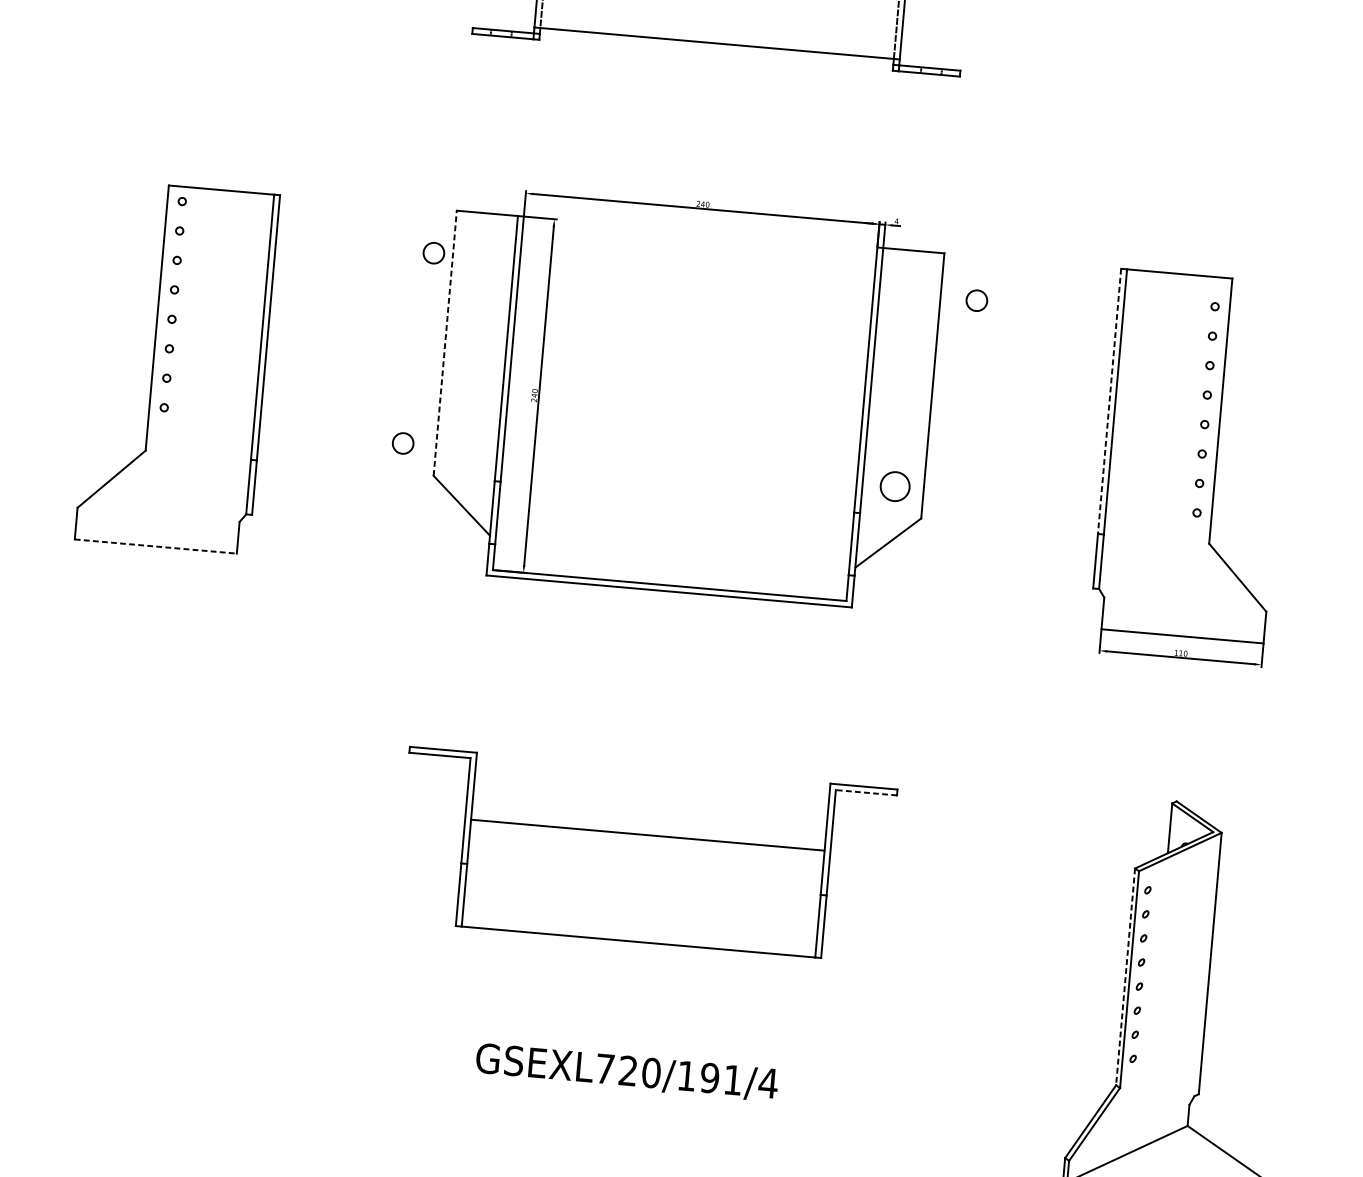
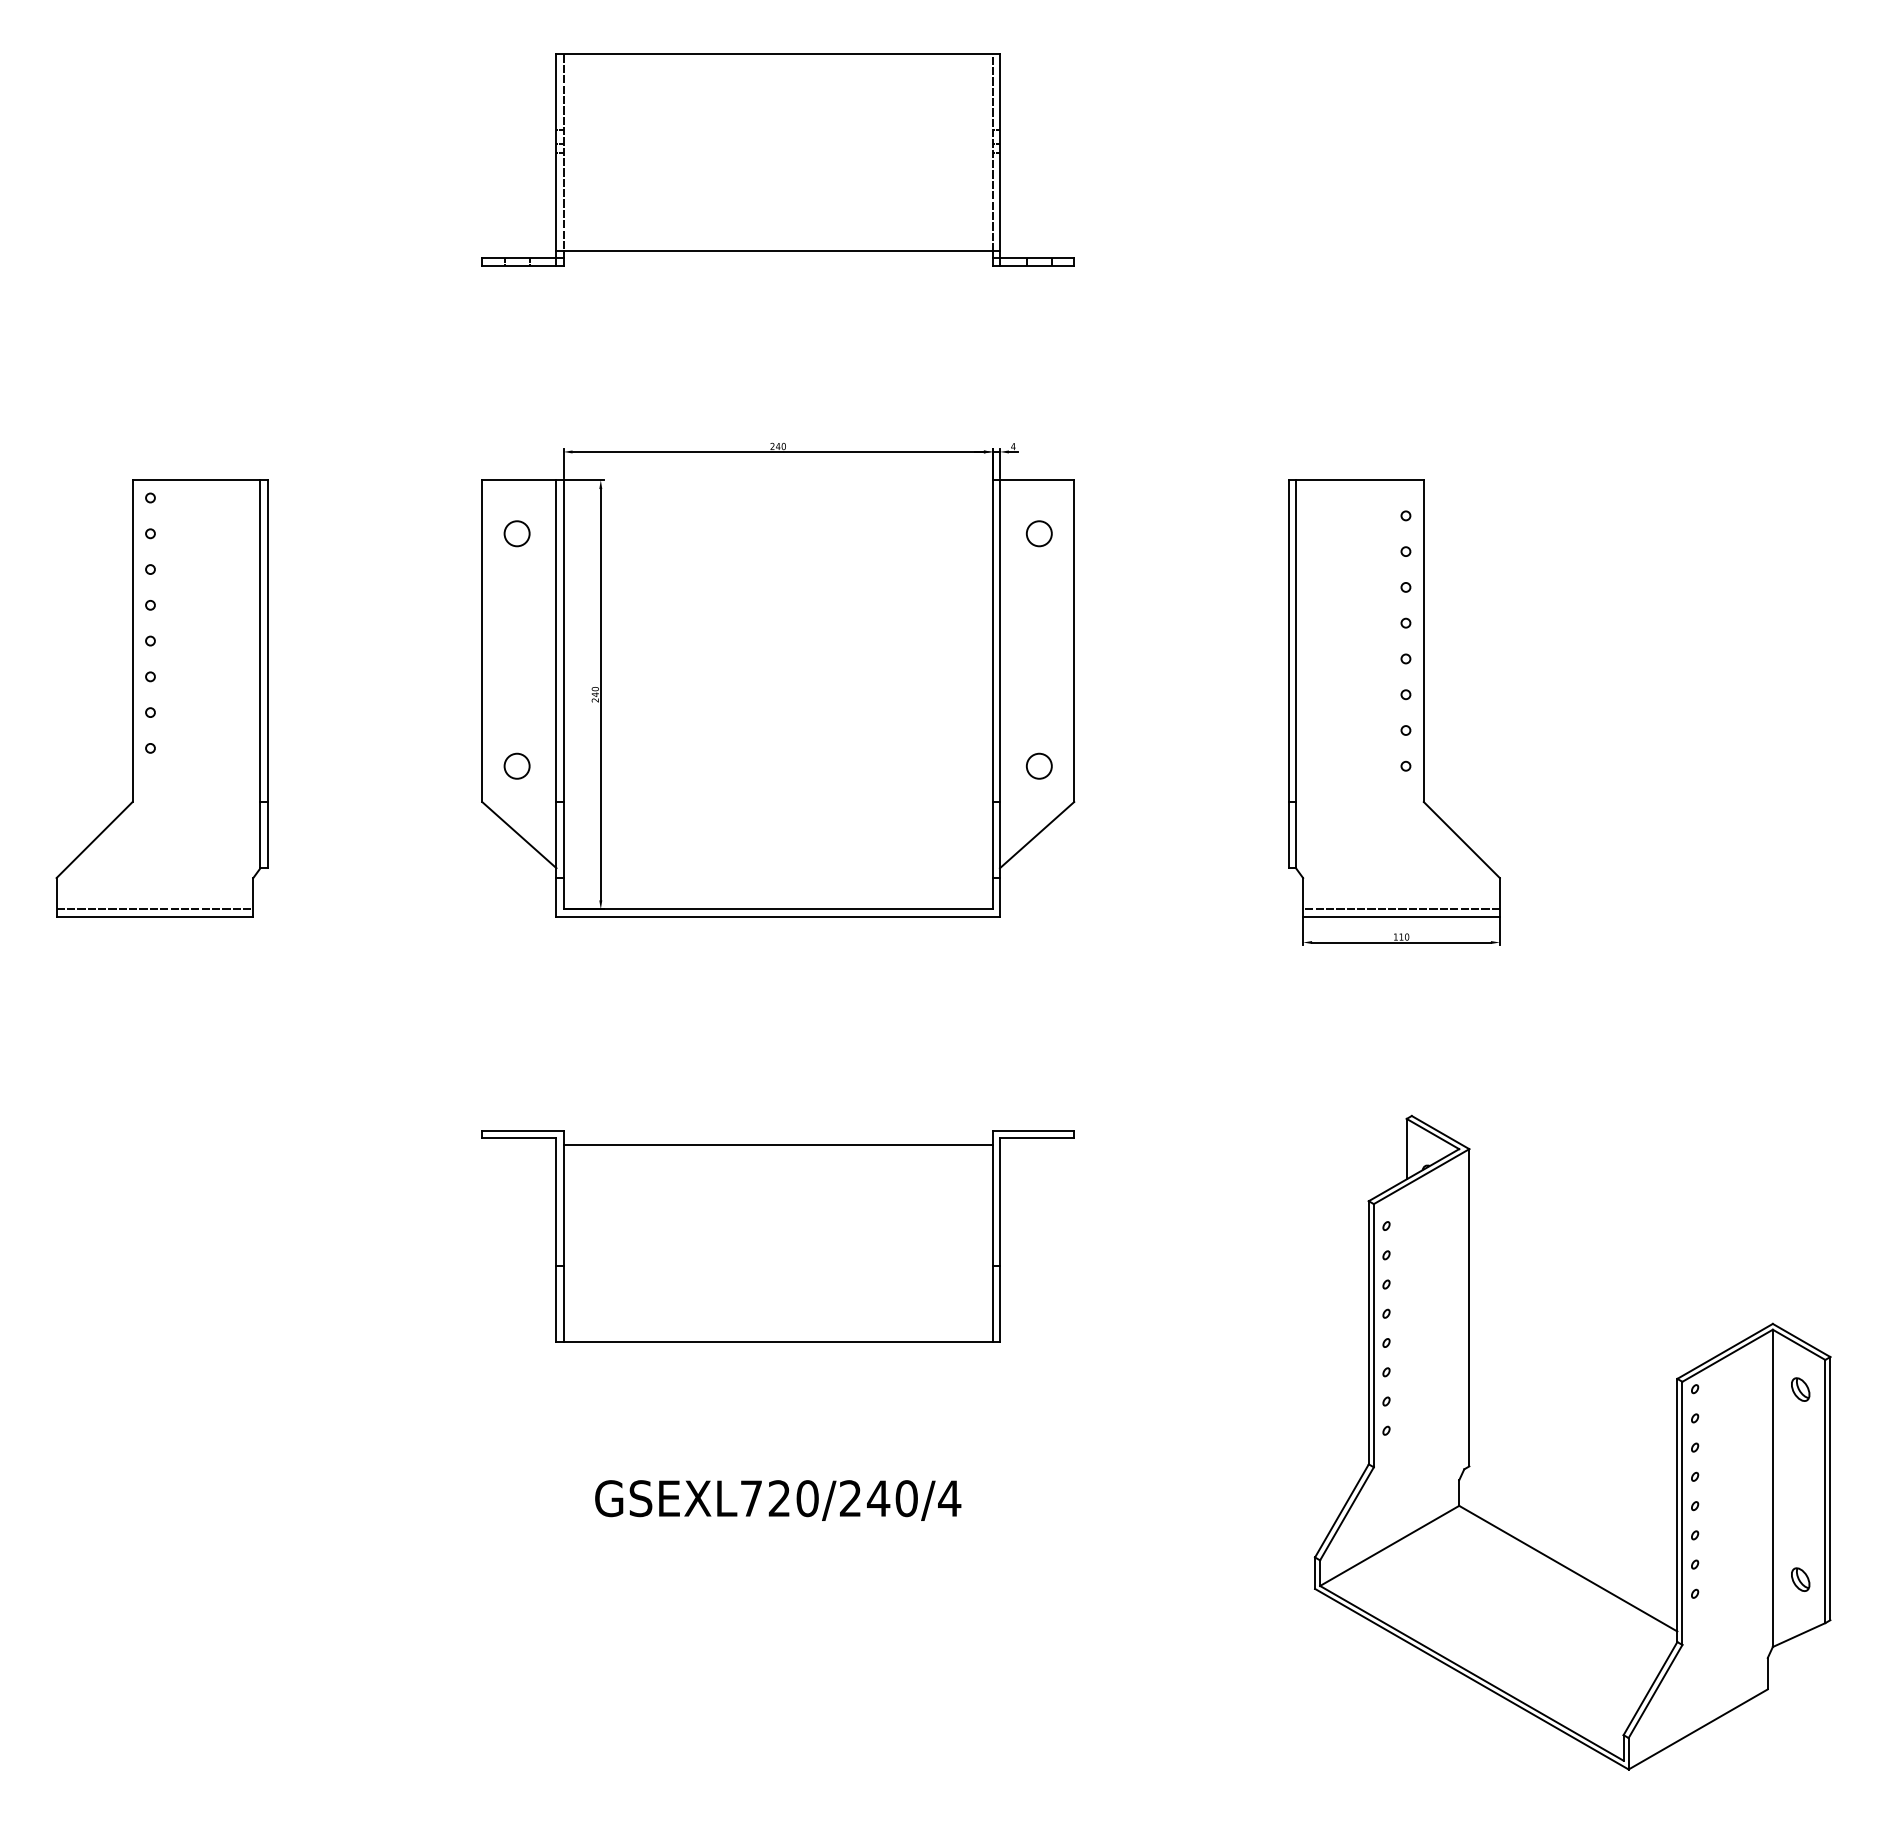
circle: (433, 252) -> (516, 533), moved
circle: (976, 300) -> (1038, 533), moved
line: (445, 343) -> (482, 641), dashed -> solid
line: (1109, 401) -> (1288, 641), dashed -> solid
circle: (402, 442) -> (516, 765), moved
circle: (894, 485) -> (1038, 765), size x0.71
line: (155, 540) -> (154, 909), added
line: (156, 546) -> (155, 916), dashed -> solid
line: (1183, 630) -> (1401, 909), added
line: (865, 792) -> (1036, 1138), dashed -> solid
line: (647, 835) -> (777, 1145), moved
line: (1125, 976) -> (1368, 1332), dashed -> solid
text: (709, 1078) -> (878, 1498), GSEXL720/191/4 -> GSEXL720/240/4

